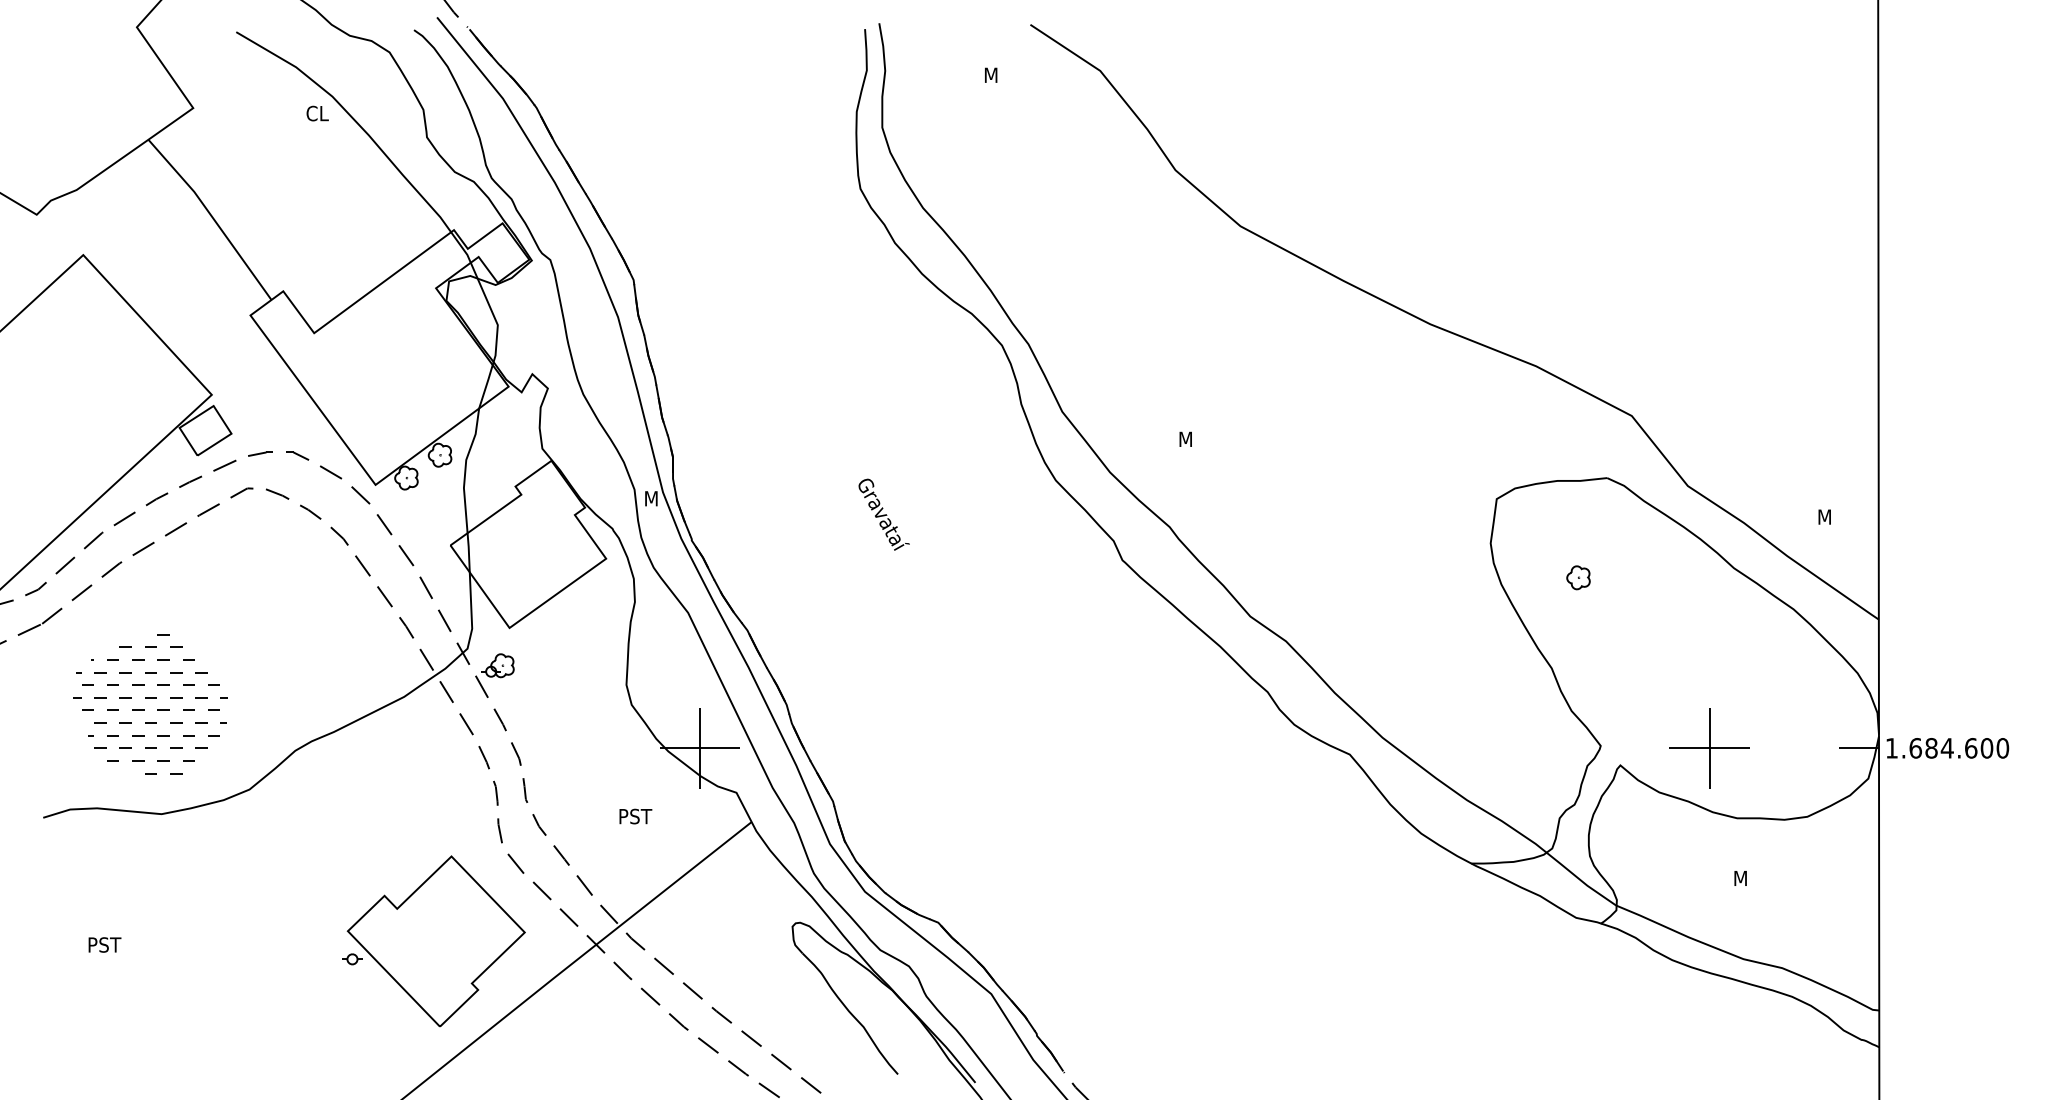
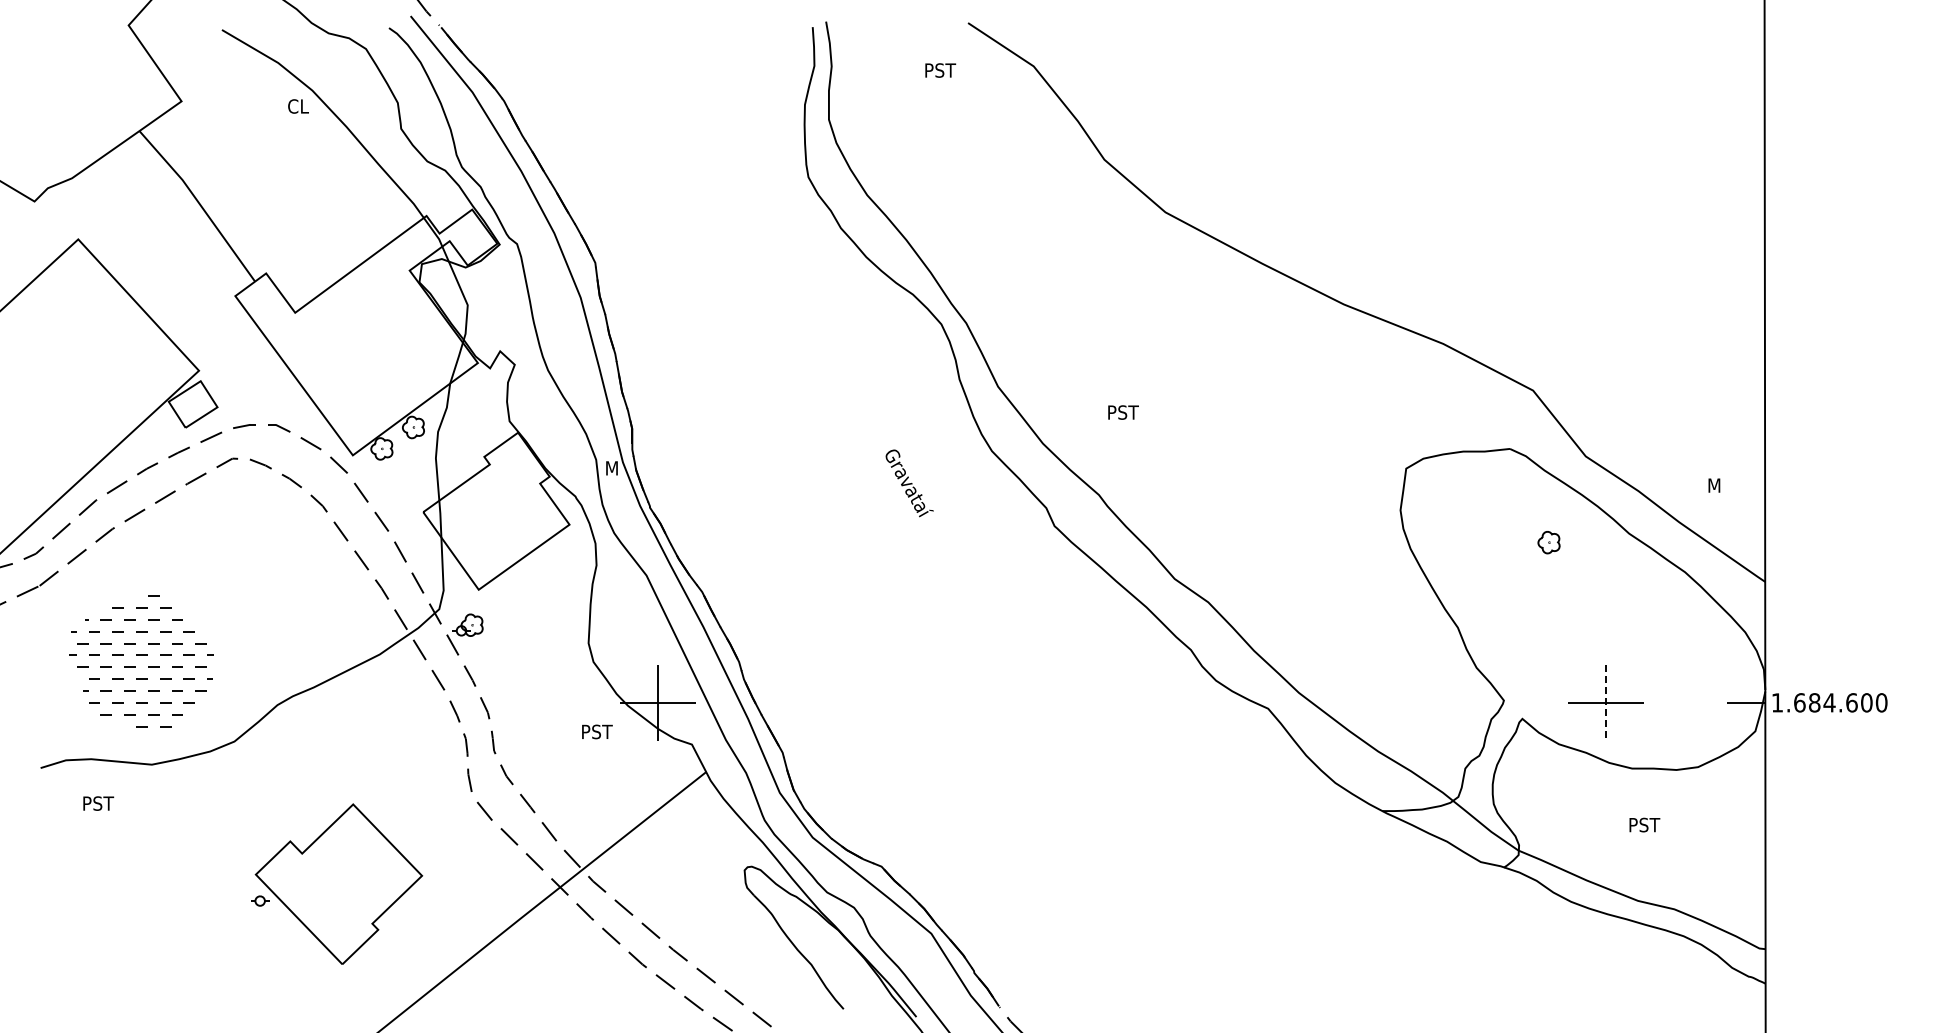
text: (1002, 75) -> (941, 70), M -> PST
text: (1196, 439) -> (1124, 412), M -> PST
text: (883, 514) -> (909, 483), moved
part: (1577, 577) -> (1548, 542), moved
line: (1709, 747) -> (1606, 702), solid -> dashed
text: (635, 816) -> (597, 731), moved
text: (1751, 877) -> (1645, 824), M -> PST
part: (434, 940) -> (337, 883), moved
text: (104, 944) -> (98, 803), moved

